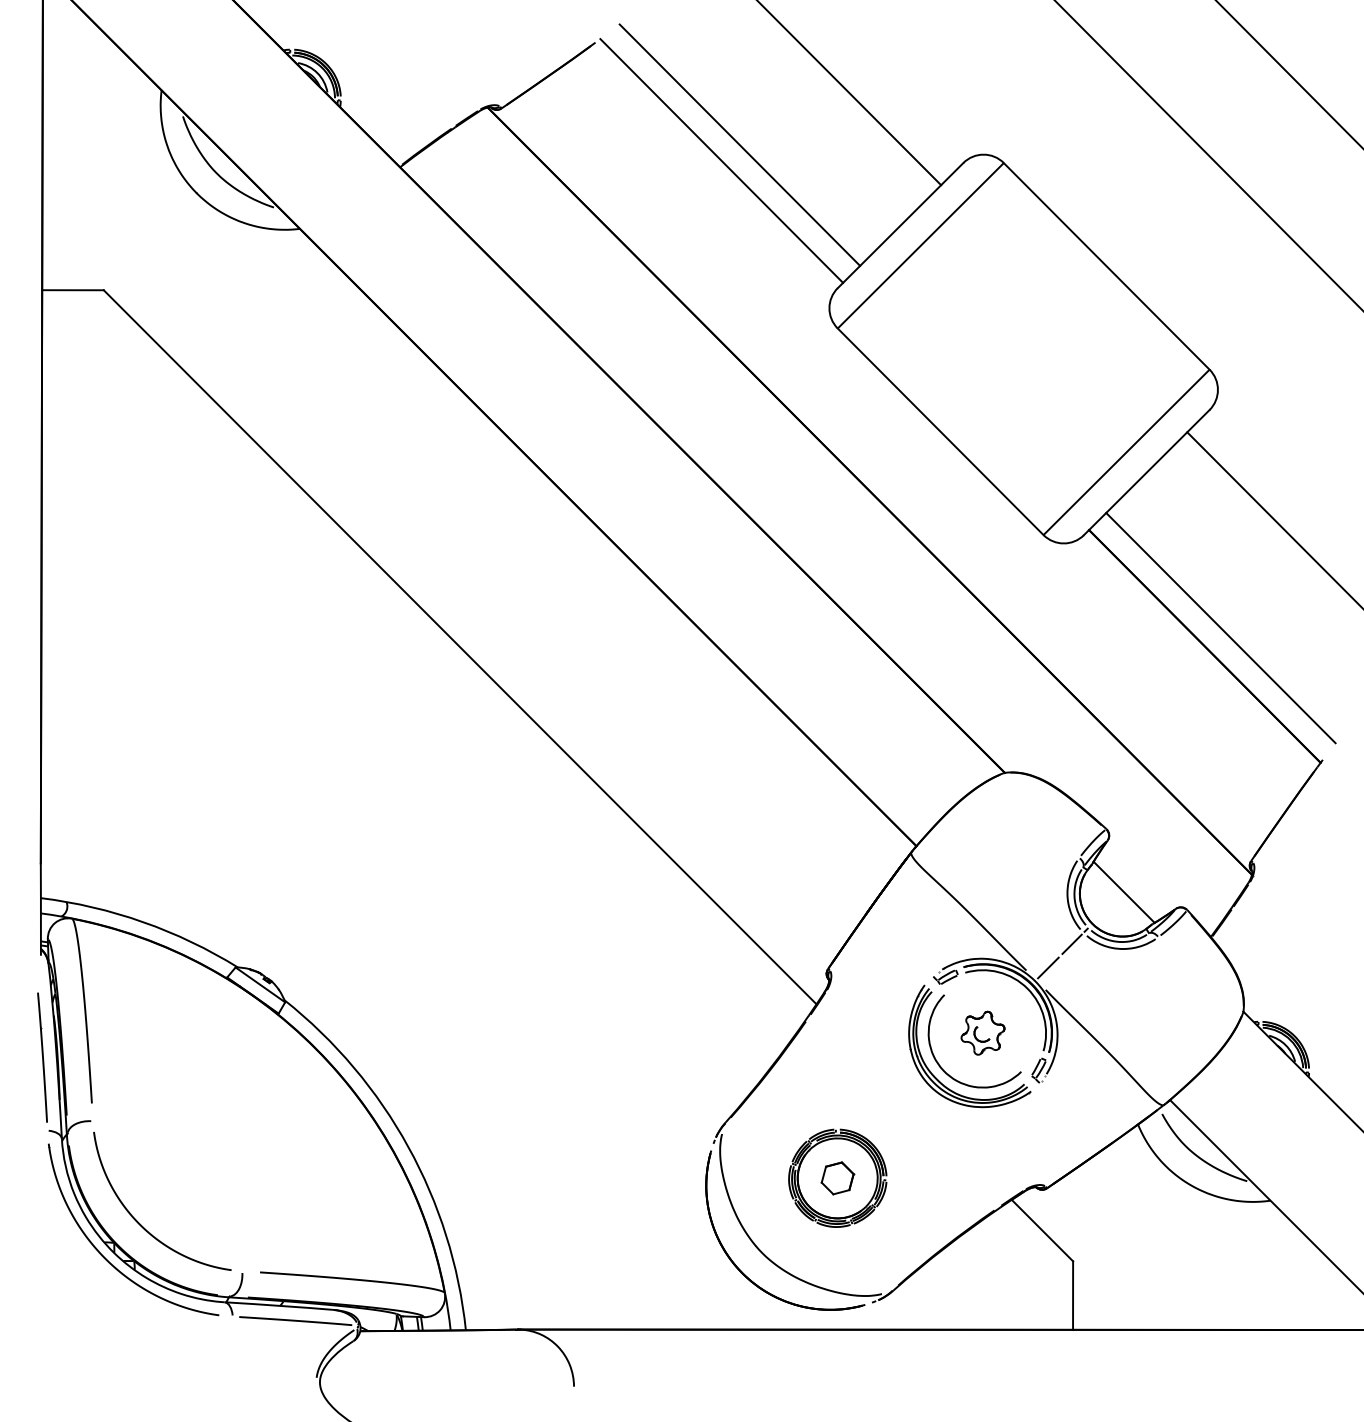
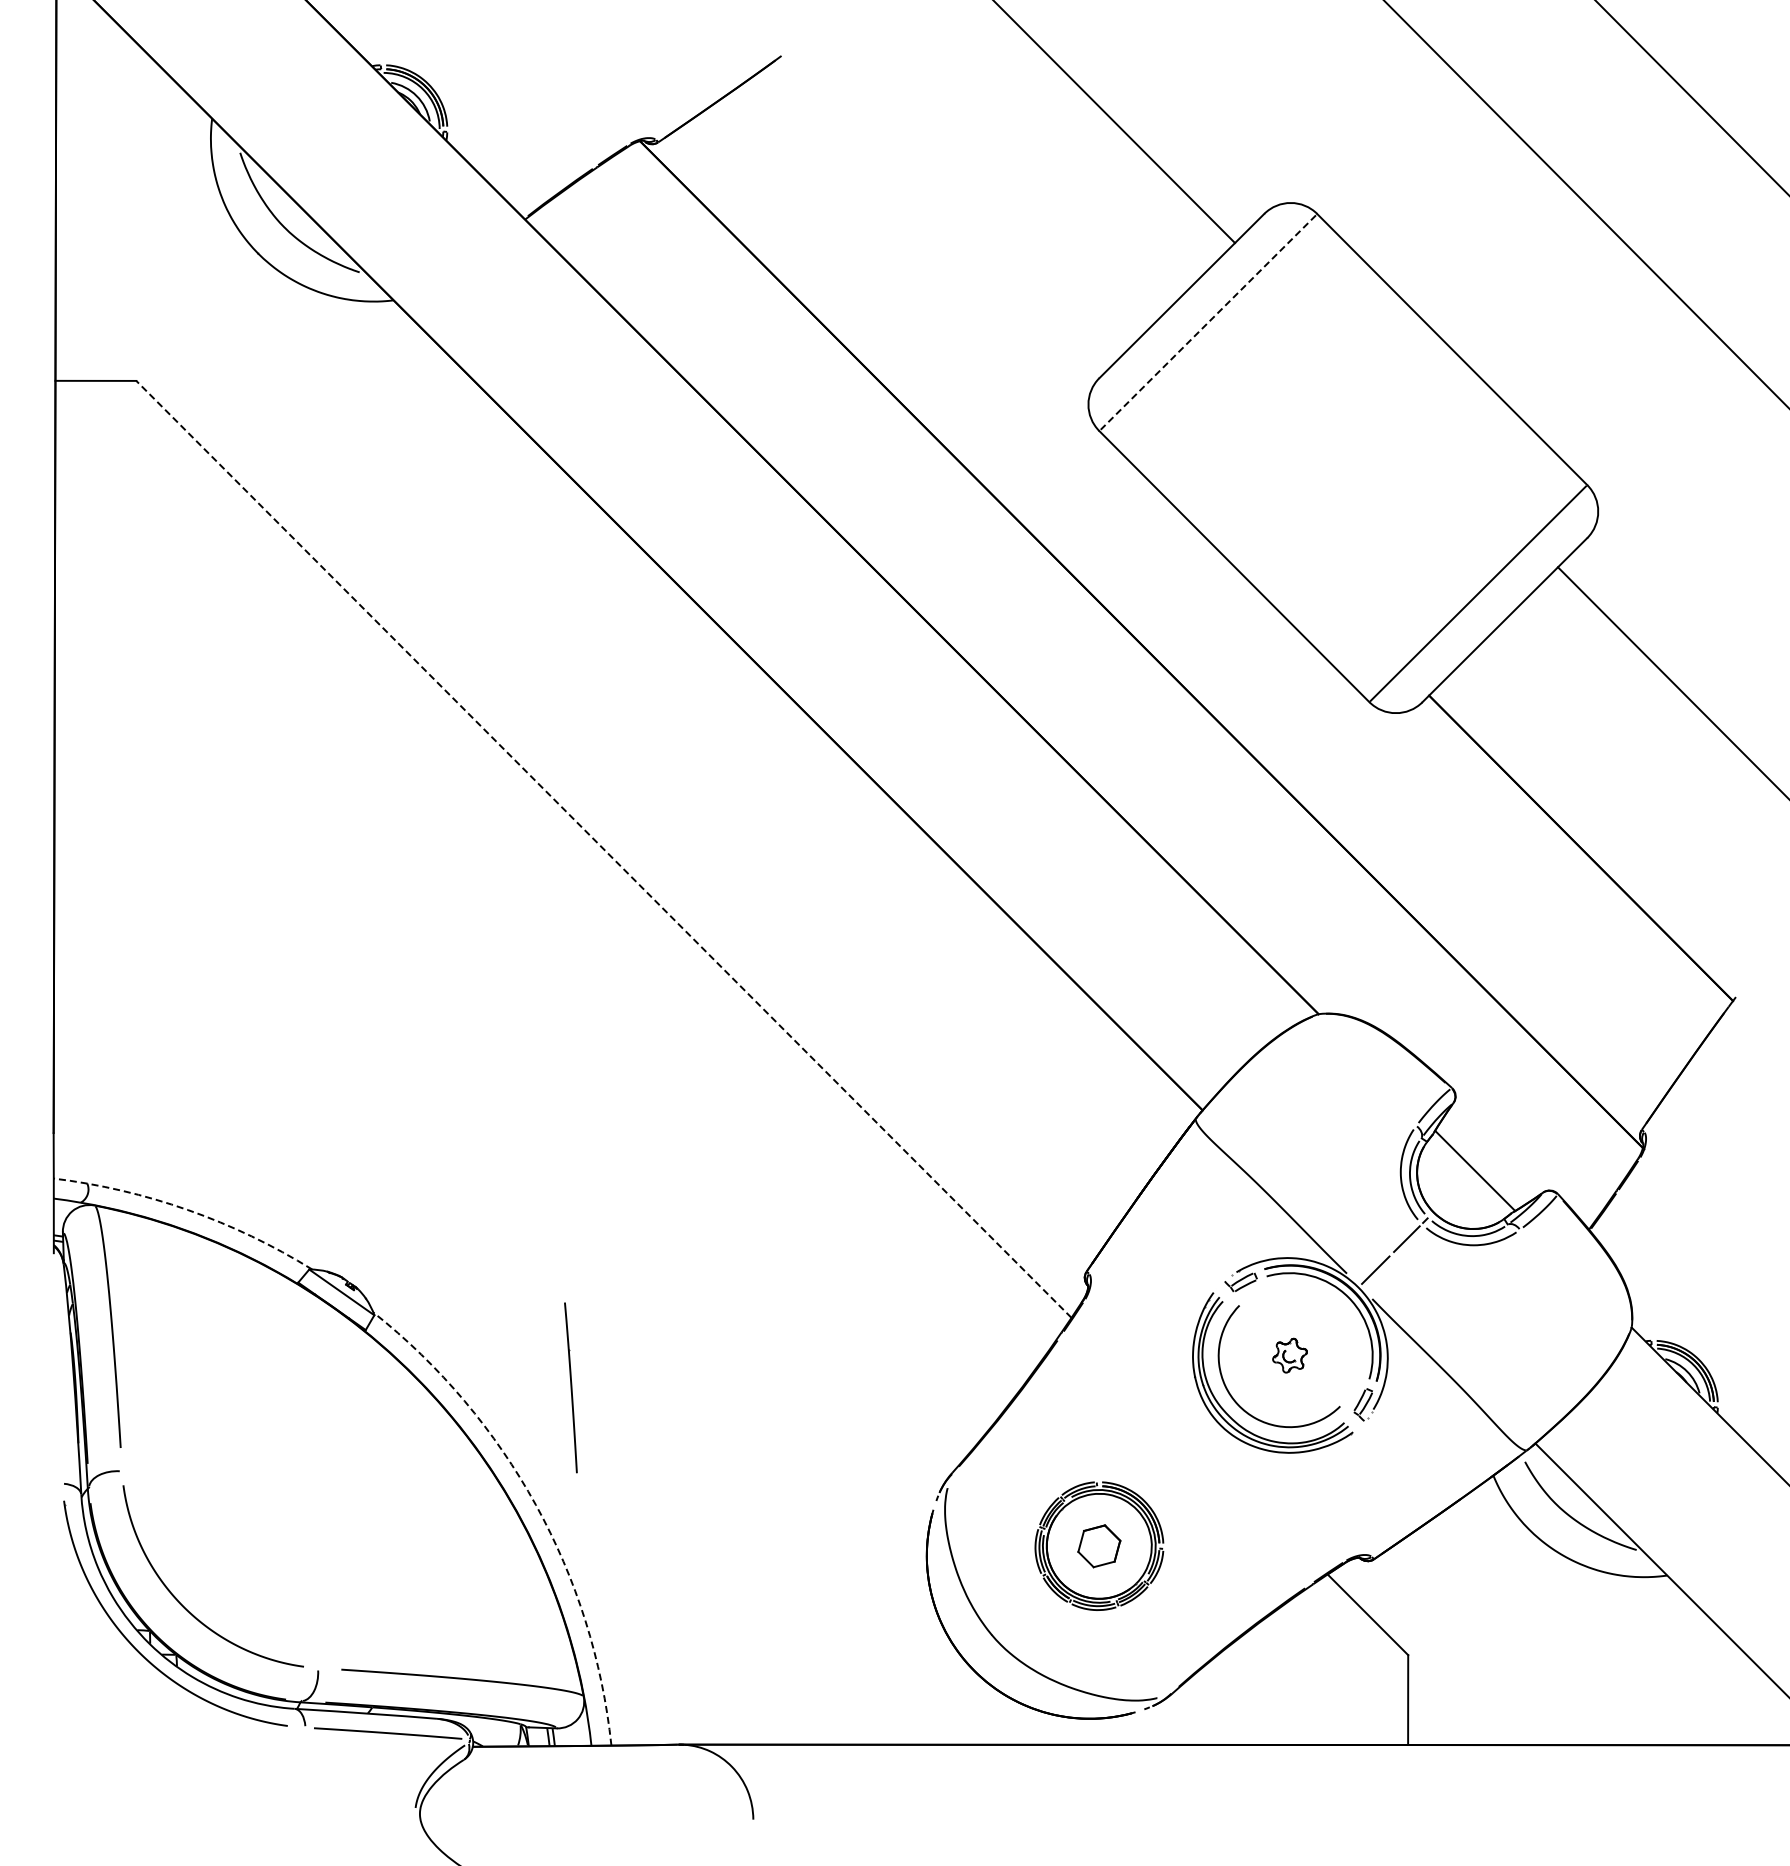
line: (739, 145) -> (970, 190), removed
line: (721, 161) -> (946, 211), removed
line: (920, 245) -> (1208, 322), solid -> dashed
line: (1220, 628) -> (1601, 824), removed
line: (459, 647) -> (603, 849), solid -> dashed
arc: (143, 922) -> (188, 1210), solid -> dashed
part: (982, 1032) -> (1289, 1355), size x0.6
line: (42, 1057) -> (570, 1387), moved
arc: (408, 1147) -> (535, 1505), solid -> dashed

